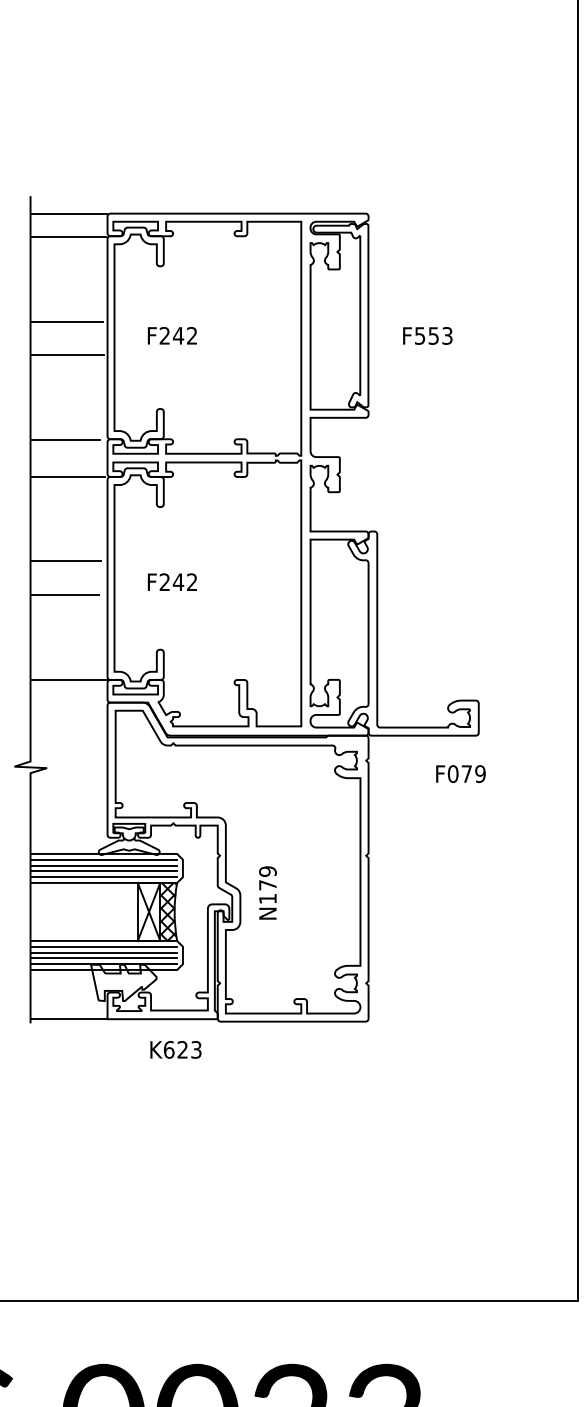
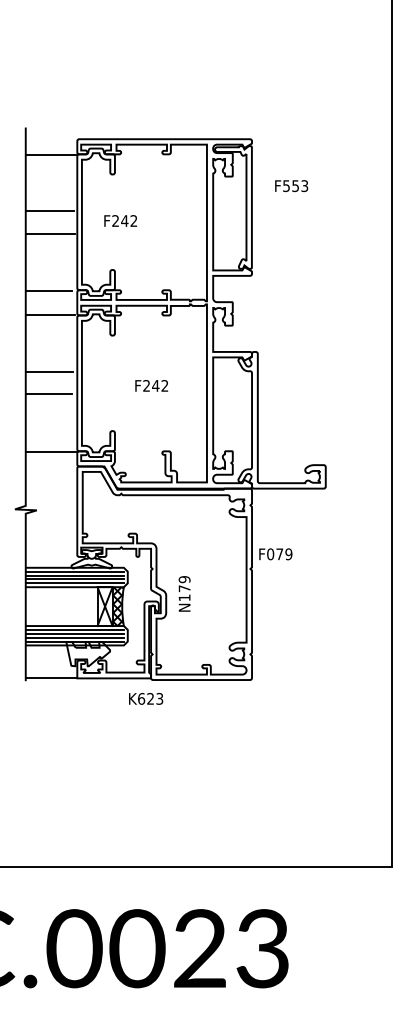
line: (68, 214) -> (51, 139), removed
text: (427, 336) -> (291, 186), moved
text: (172, 581) -> (151, 385), moved
text: (460, 774) -> (275, 554), moved
text: (176, 1049) -> (146, 698), moved

